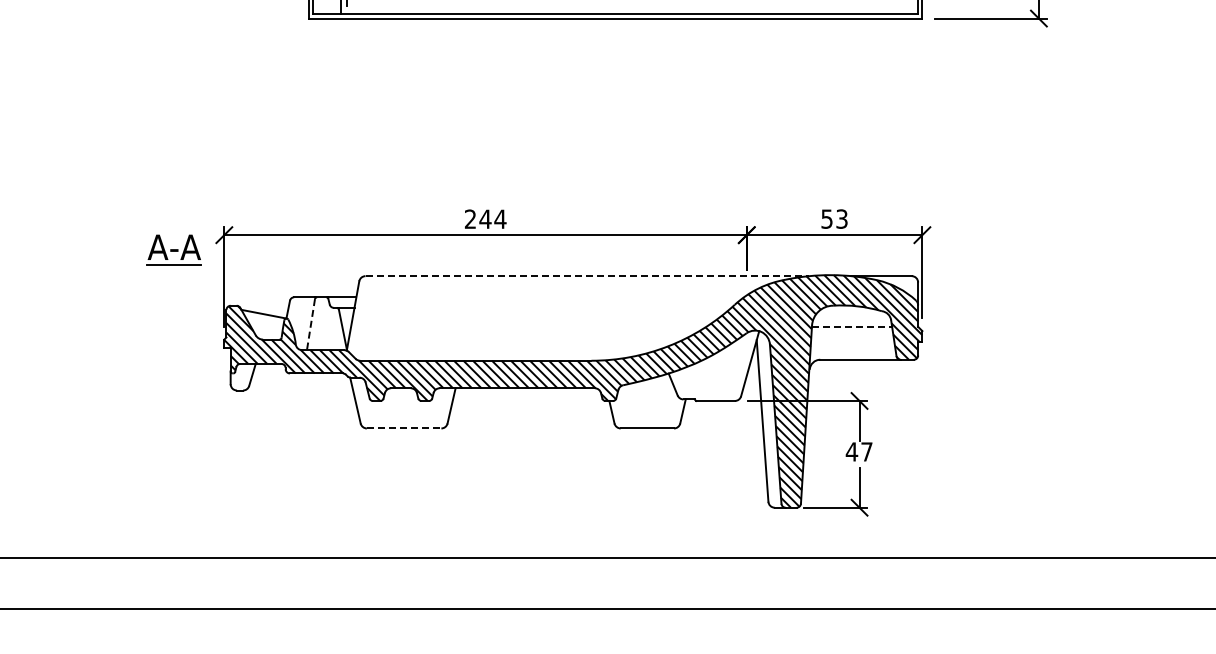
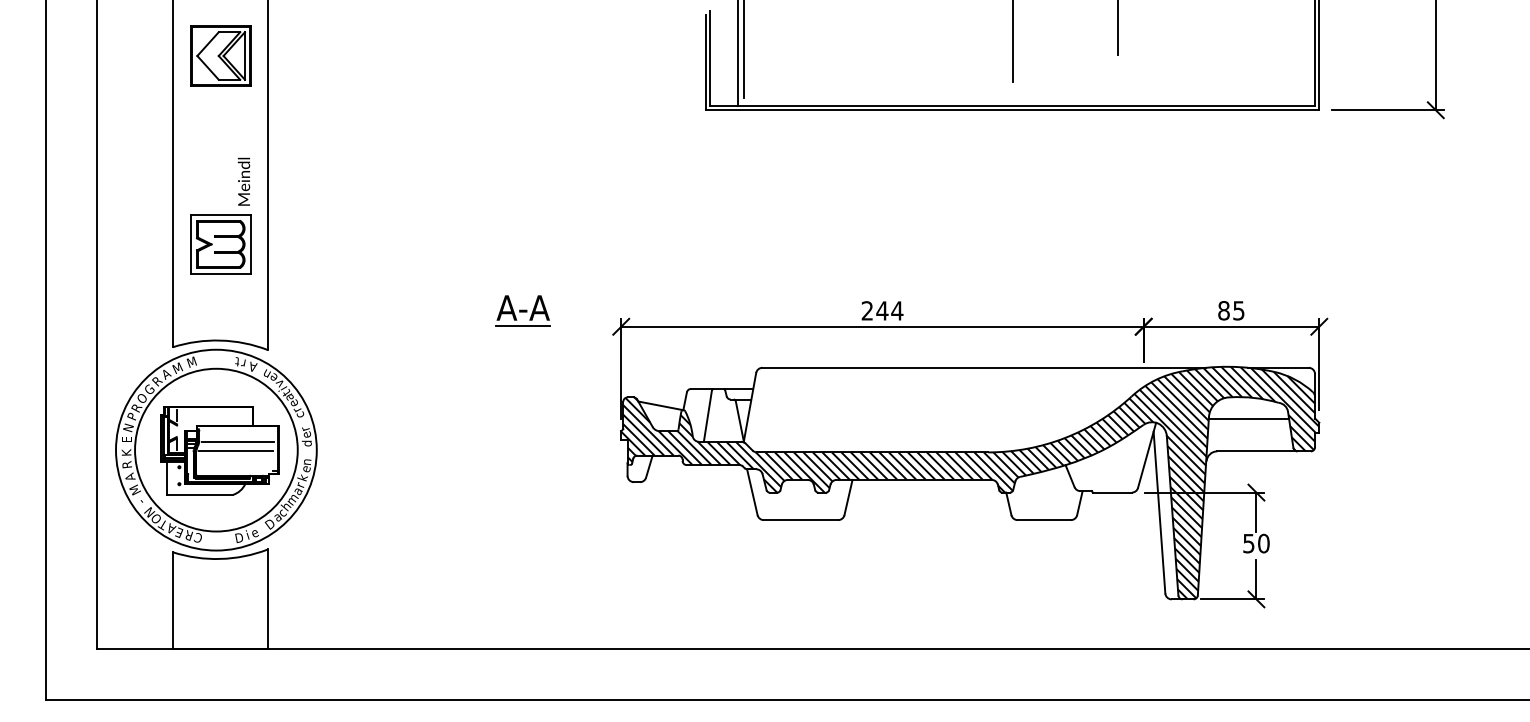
text: (834, 218) -> (1231, 310), 53 -> 85
part: (173, 249) -> (522, 310), moved
line: (587, 275) -> (984, 367), dashed -> solid
line: (310, 324) -> (707, 416), dashed -> solid
line: (852, 326) -> (1249, 418), dashed -> solid
line: (404, 428) -> (801, 520), dashed -> solid
text: (858, 451) -> (1255, 543), 47 -> 50

